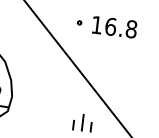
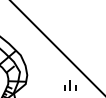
part: (106, 26) -> (77, 27), removed

